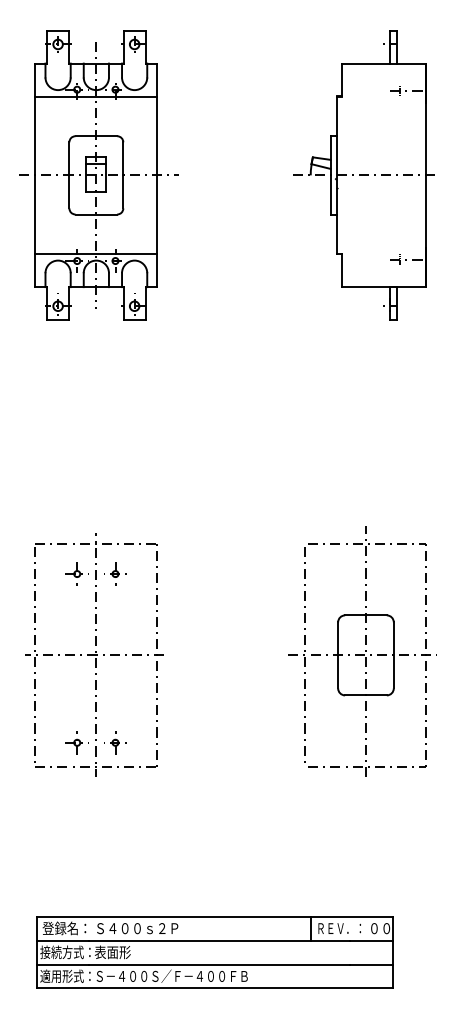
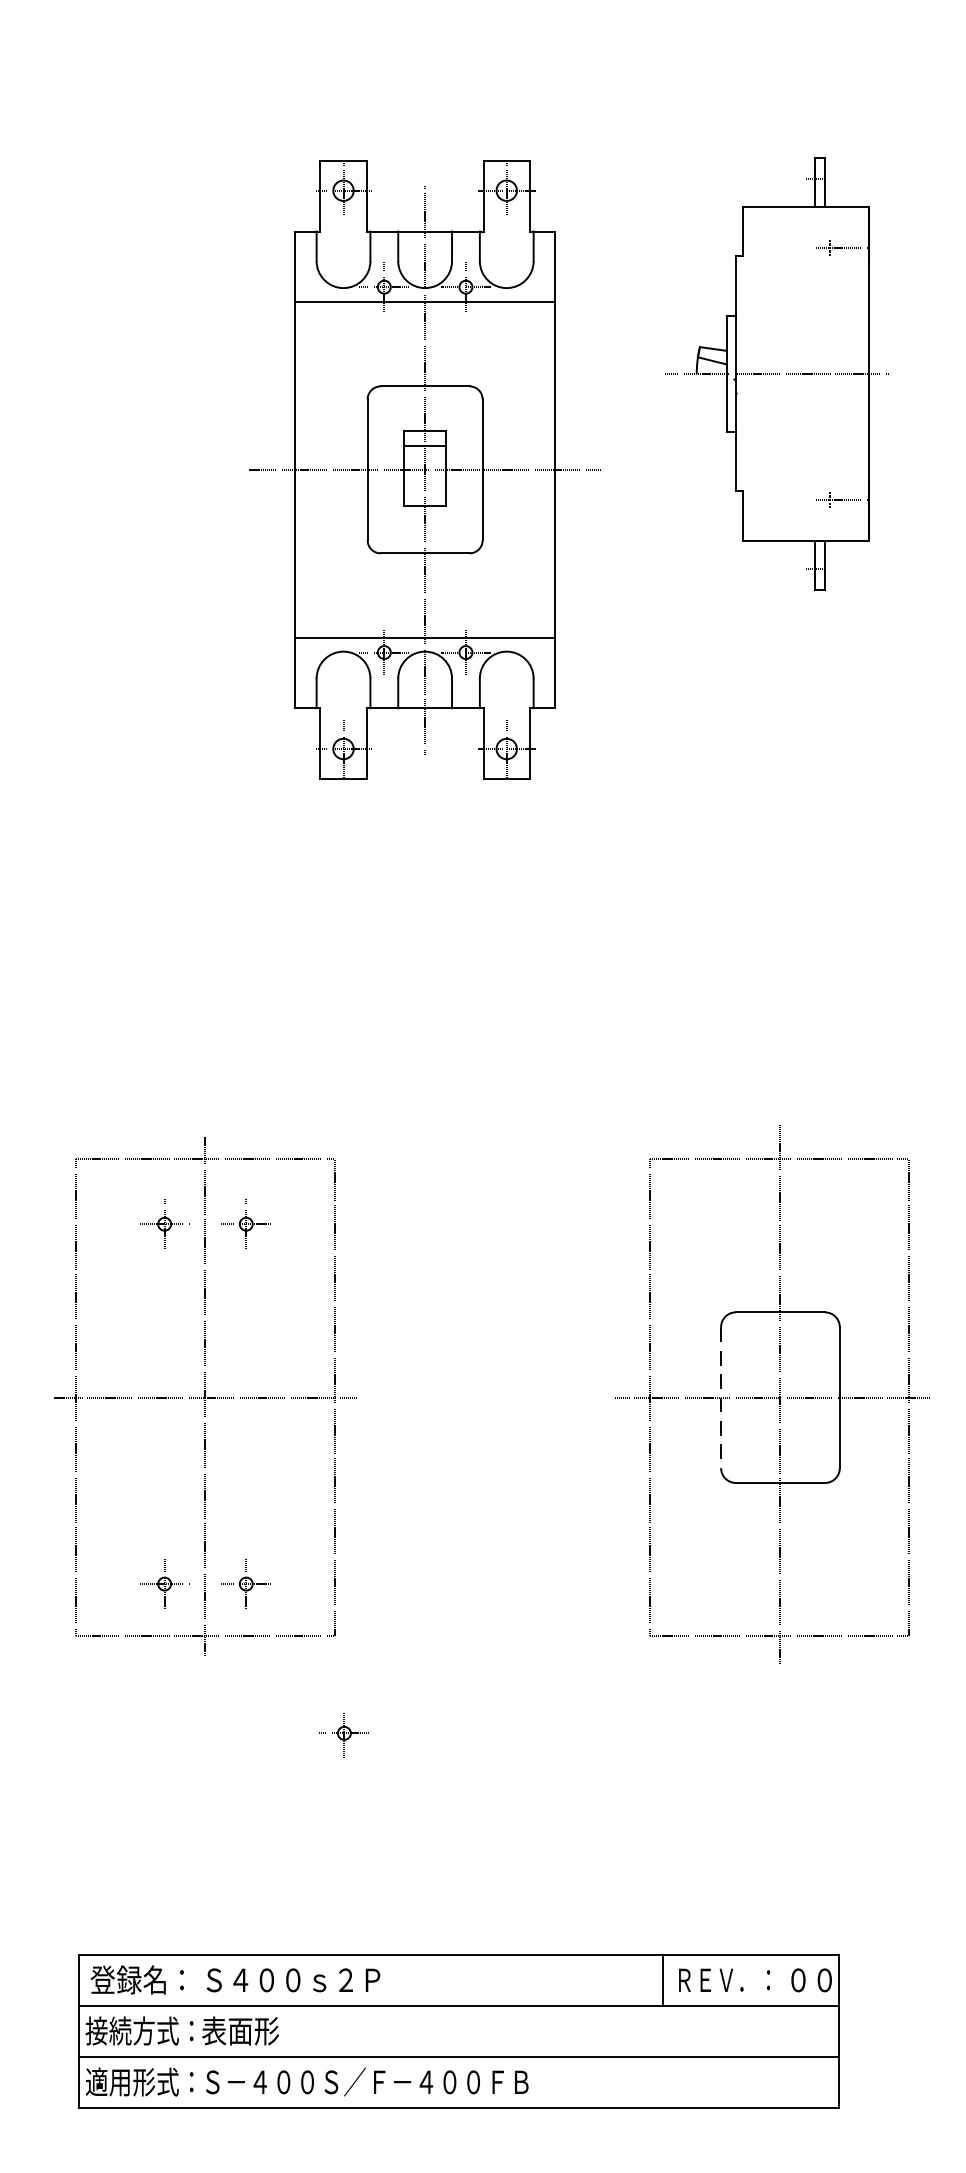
part: (98, 175) -> (429, 470), moved
part: (363, 175) -> (775, 374), size x0.7
line: (338, 655) -> (721, 1397), solid -> dashed
part: (161, 812) -> (344, 1732), added

